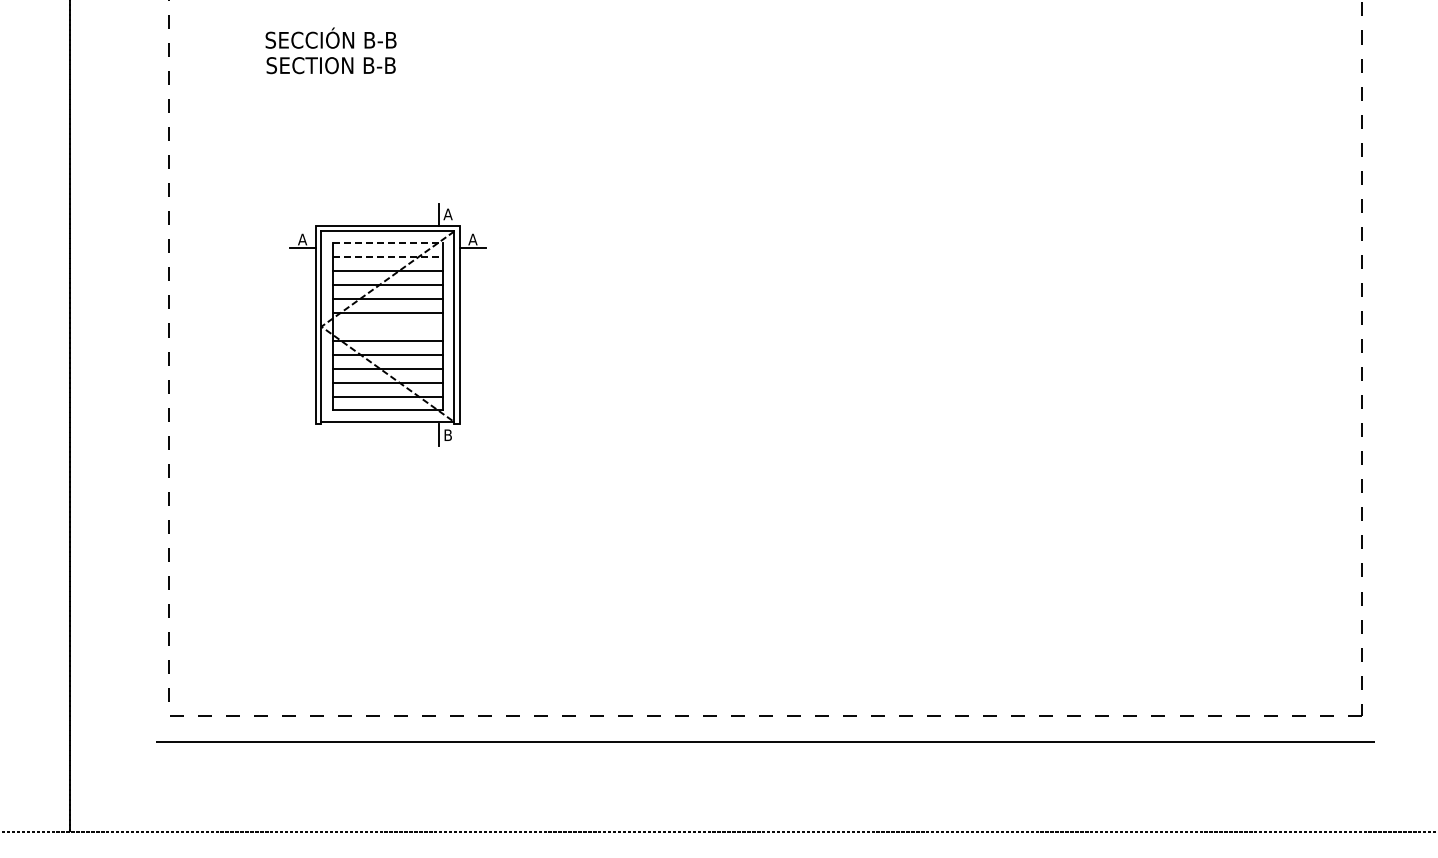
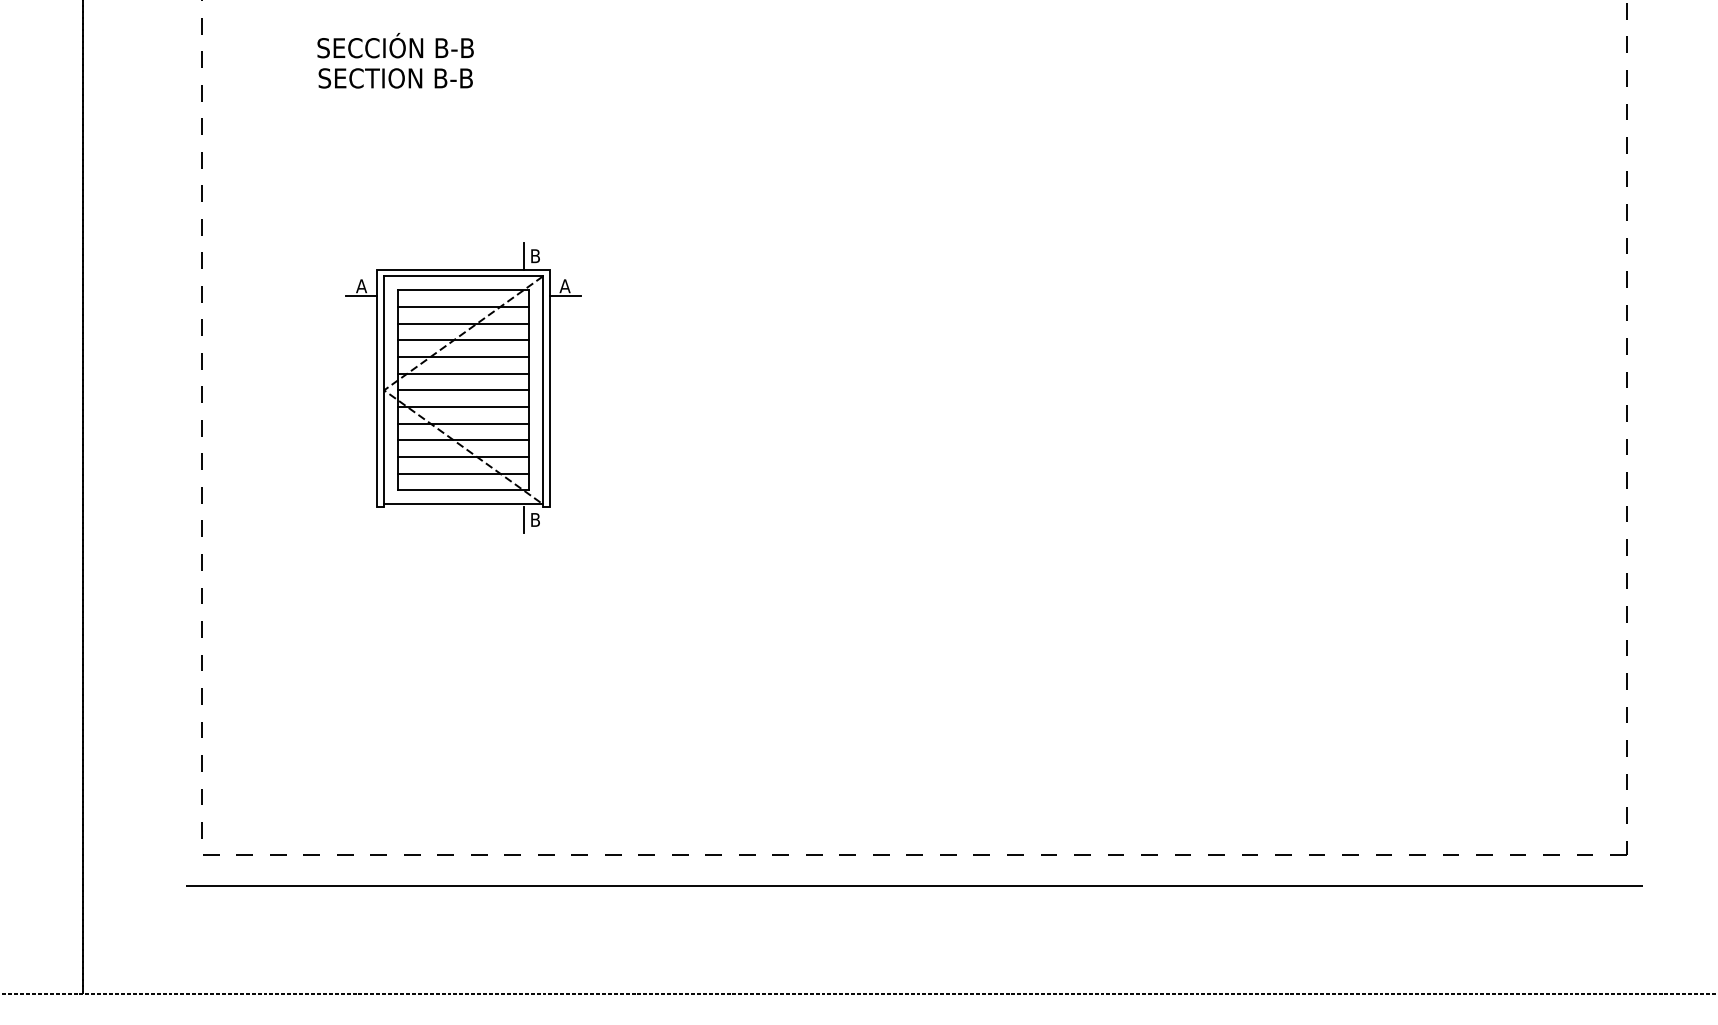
text: (447, 214) -> (534, 256), A -> B
line: (387, 242) -> (463, 289), dashed -> solid
line: (387, 256) -> (463, 306), dashed -> solid
line: (387, 326) -> (463, 390), added

